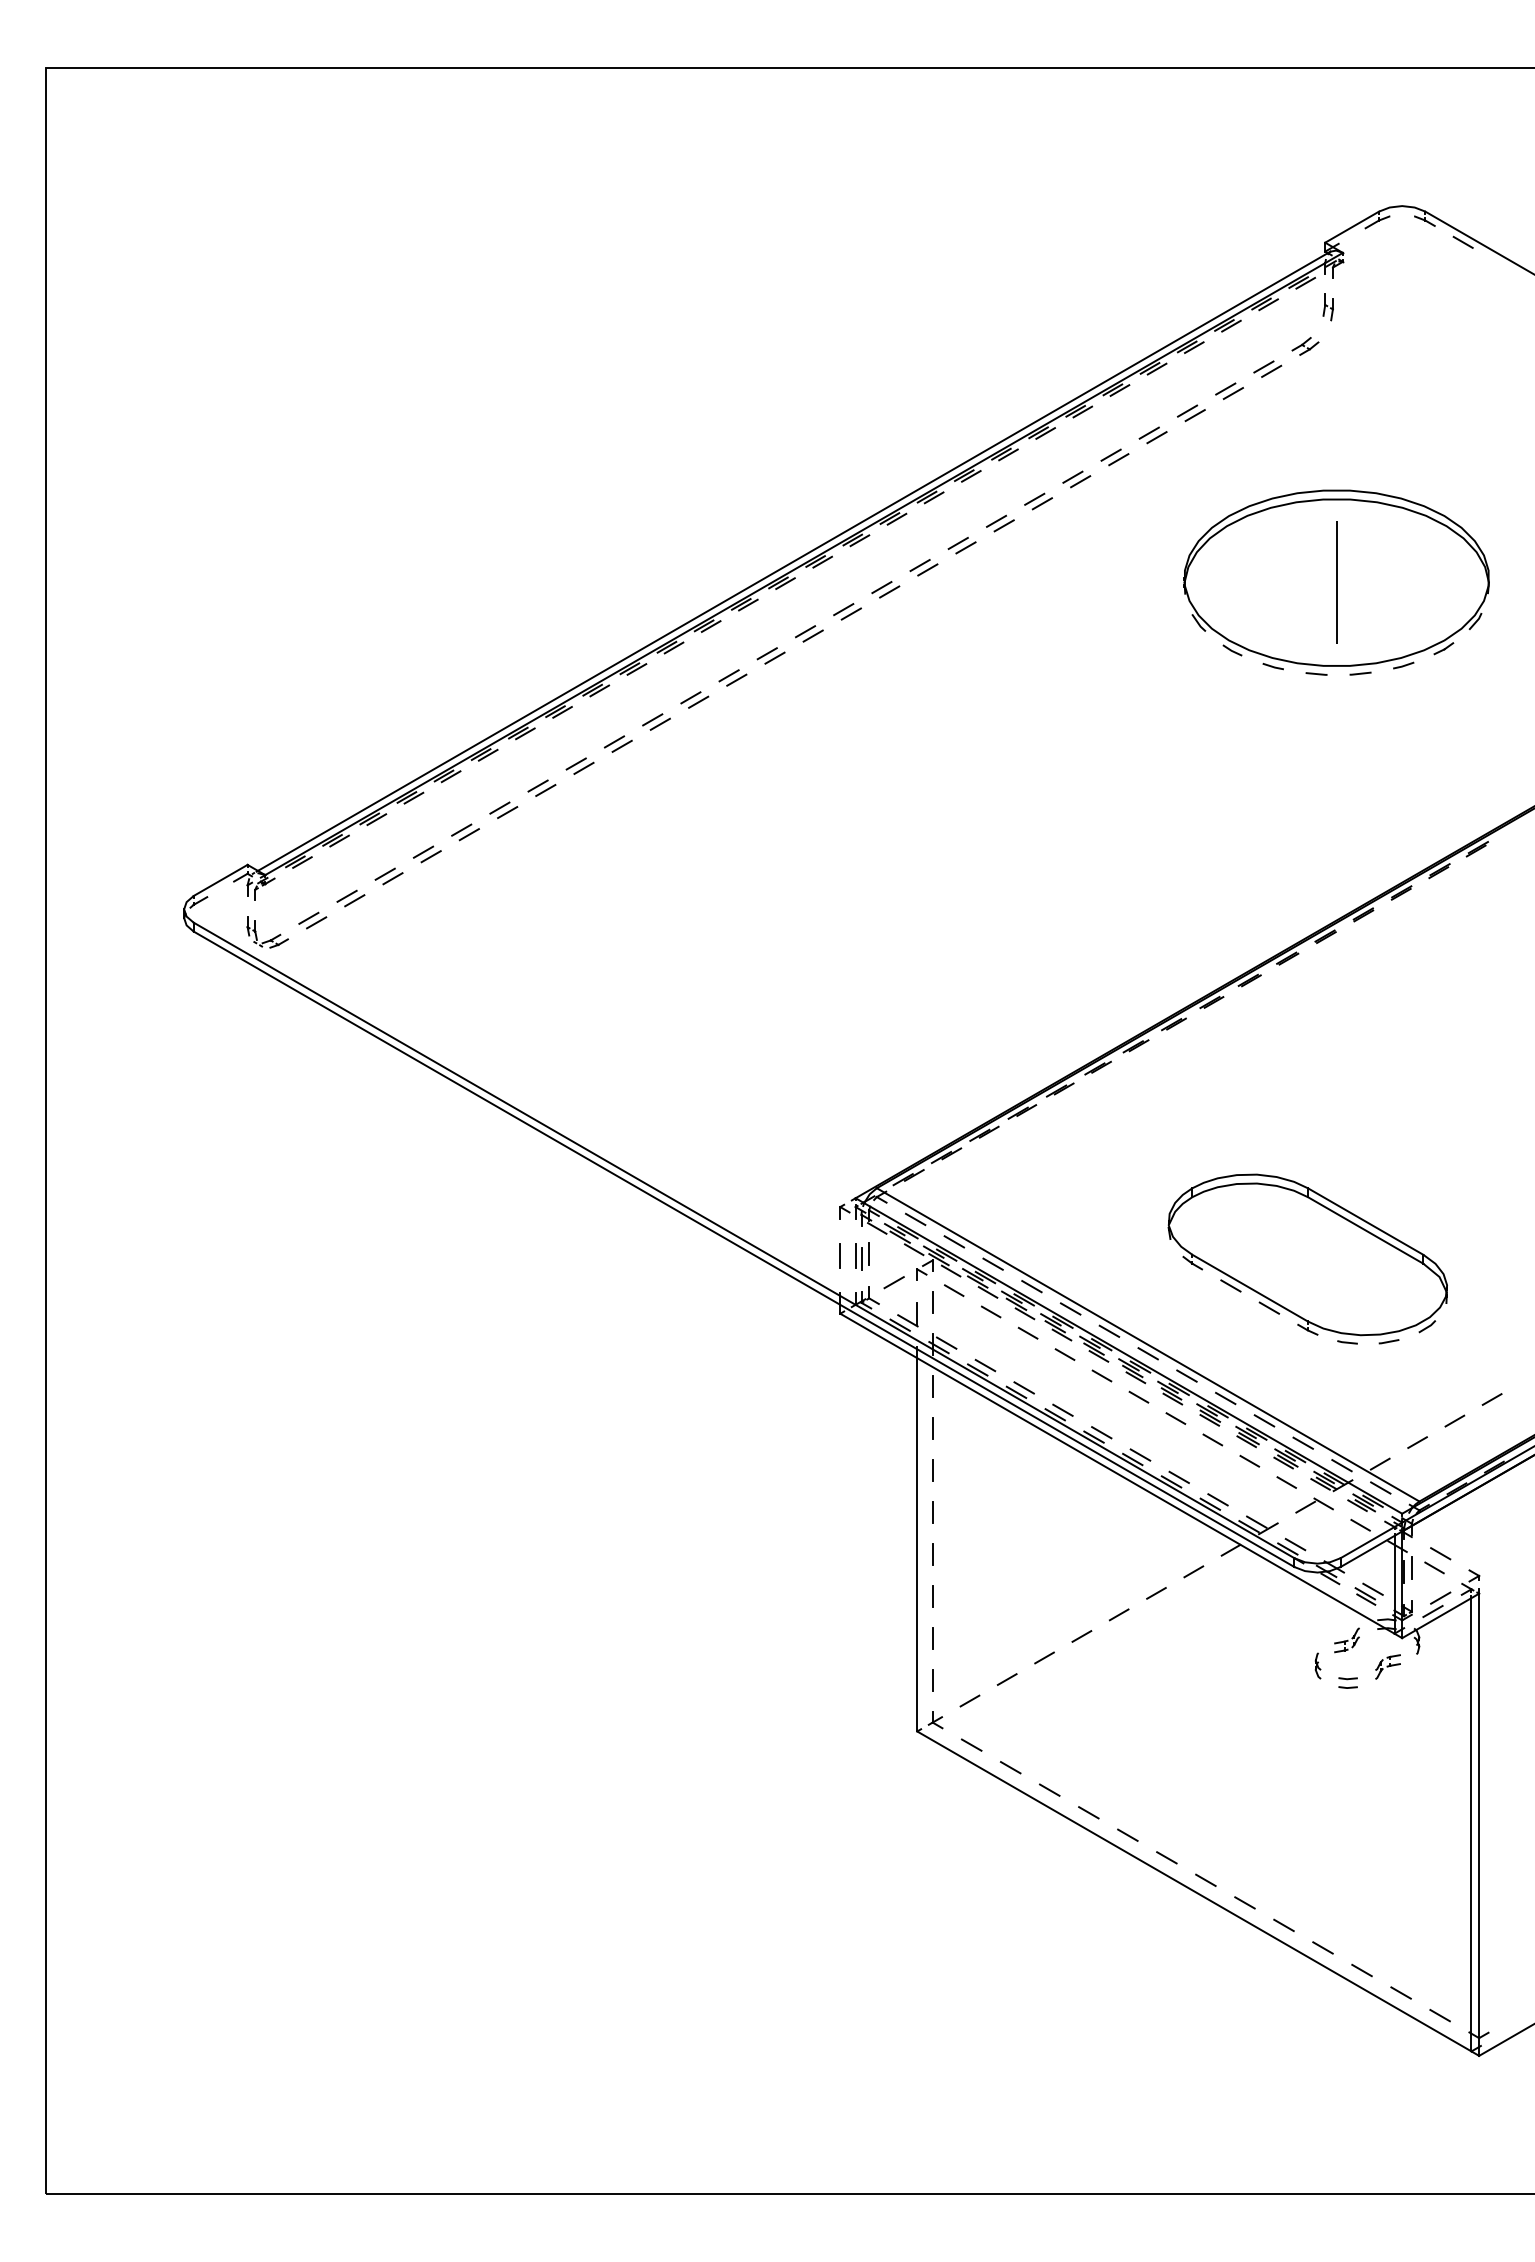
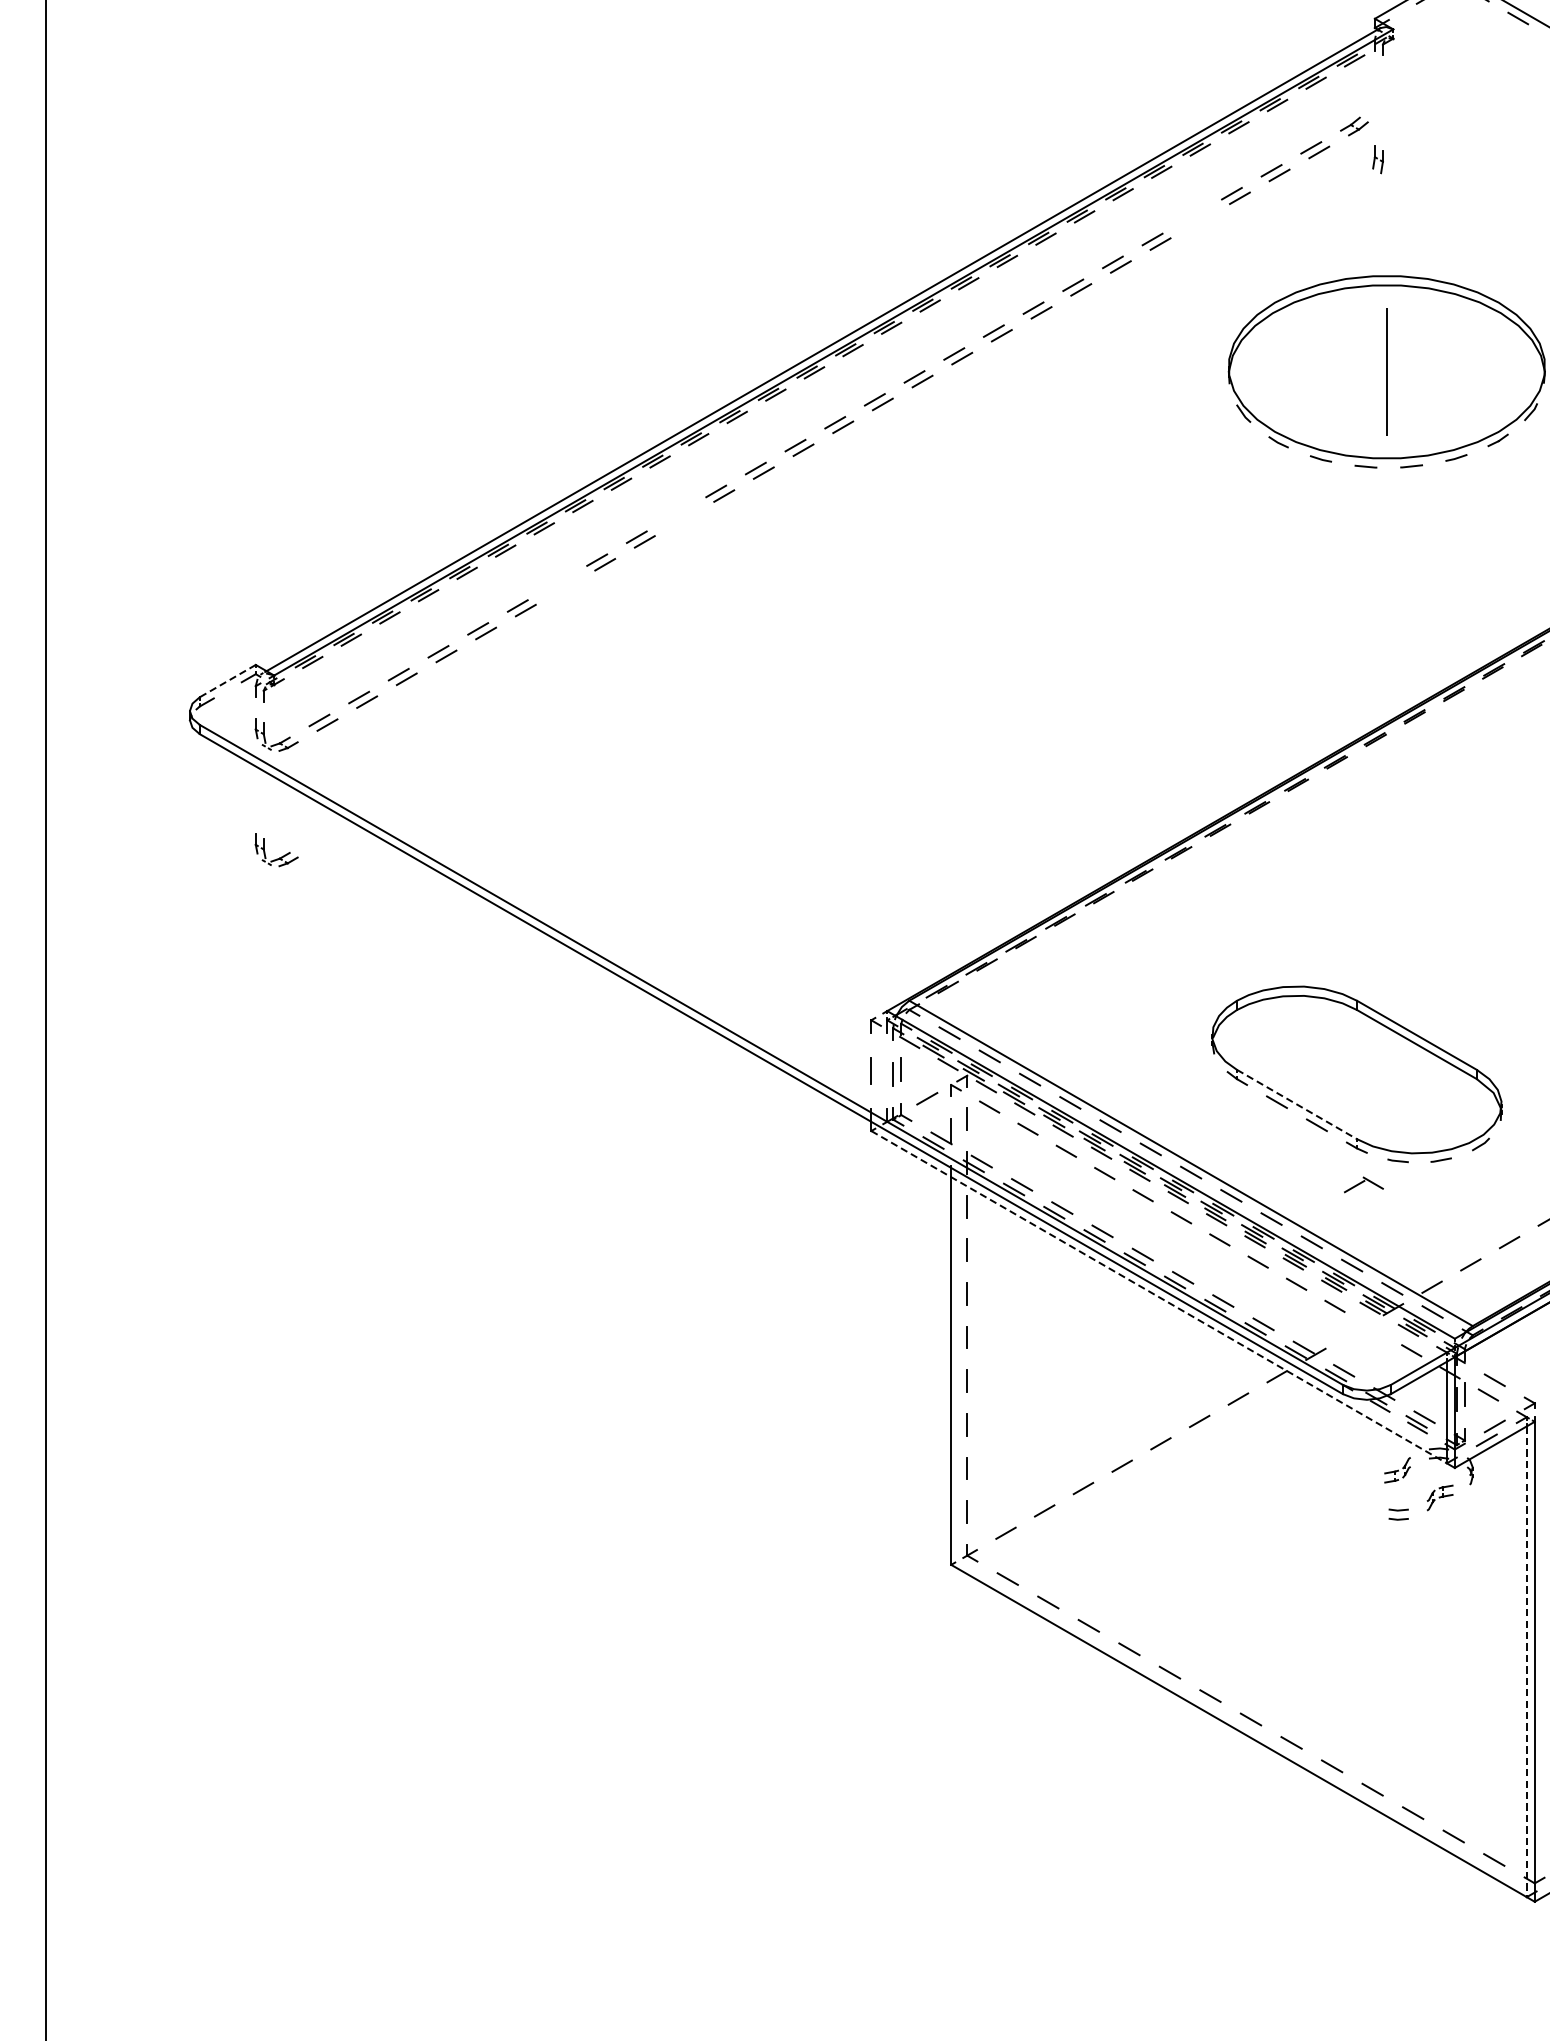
part: (1327, 307) -> (1377, 159), moved
part: (1152, 435) -> (1195, 219), removed
part: (656, 721) -> (680, 516), removed
part: (541, 787) -> (561, 584), removed
line: (220, 880) -> (227, 681), solid -> dashed
part: (271, 1049) -> (280, 856), added
line: (855, 1255) -> (887, 1070), removed
line: (1250, 1288) -> (1297, 1104), solid -> dashed
line: (1117, 1473) -> (1159, 1296), solid -> dashed
part: (1314, 1505) -> (1363, 1184), moved
part: (1317, 1665) -> (1366, 1496), removed
line: (1471, 1824) -> (1526, 1661), solid -> dashed

